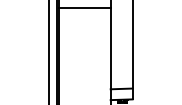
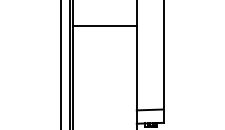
line: (84, 8) -> (104, 26), moved

